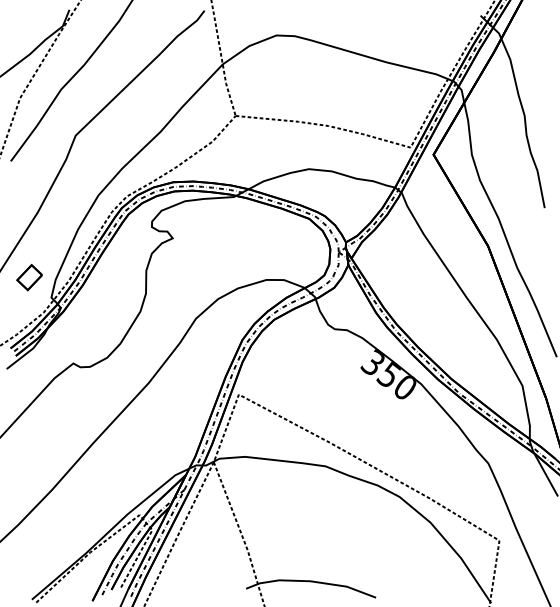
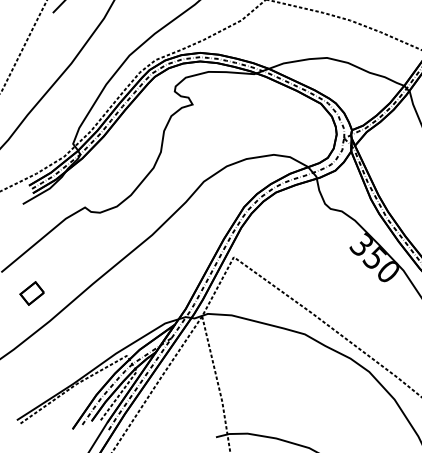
part: (29, 277) -> (32, 293), moved

